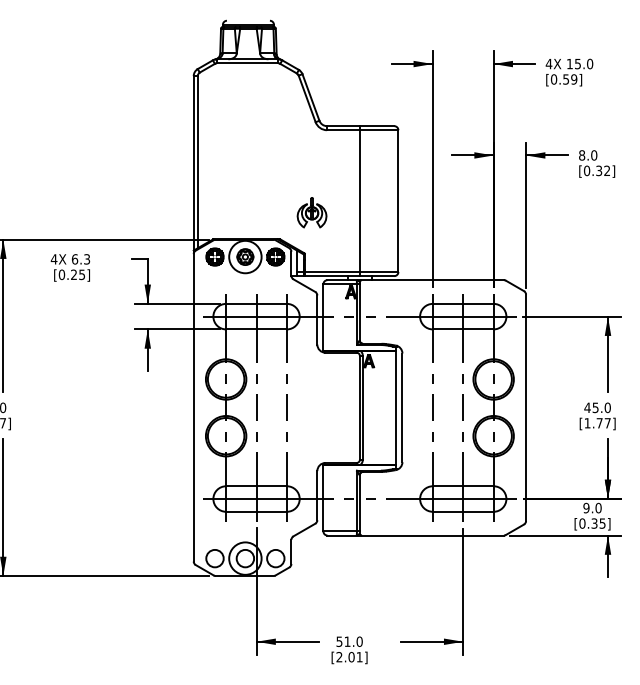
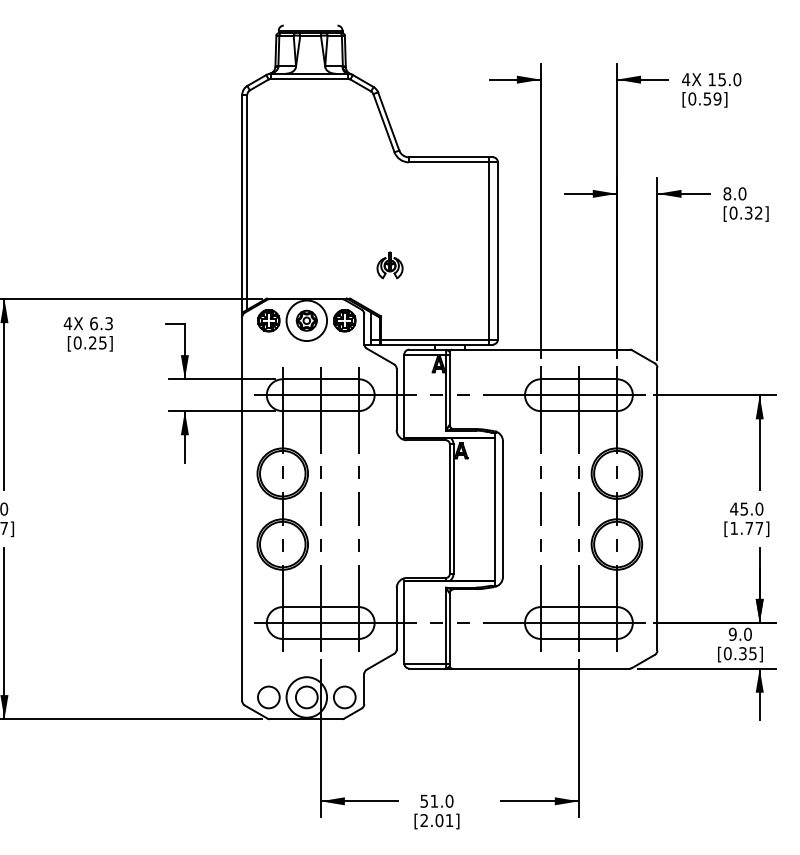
line: (359, 200) -> (488, 250), moved
part: (311, 212) -> (389, 265), size x0.7

